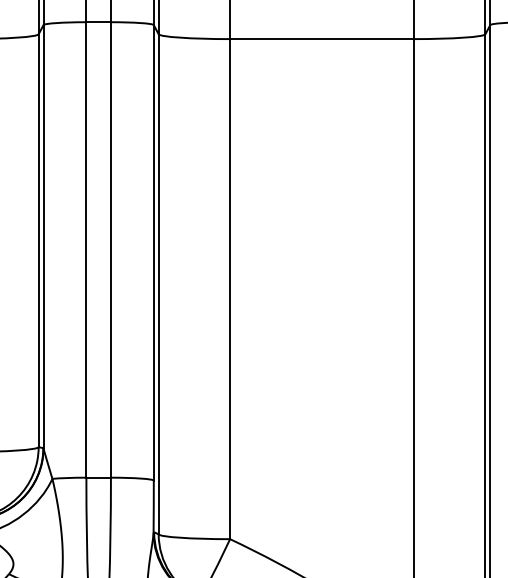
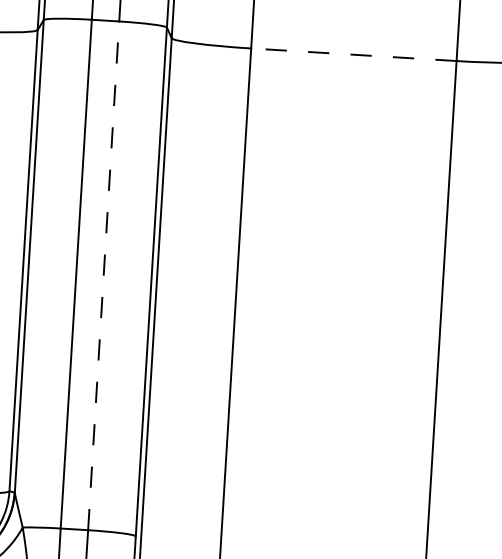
line: (322, 39) -> (354, 55), solid -> dashed
line: (110, 249) -> (103, 275), solid -> dashed

